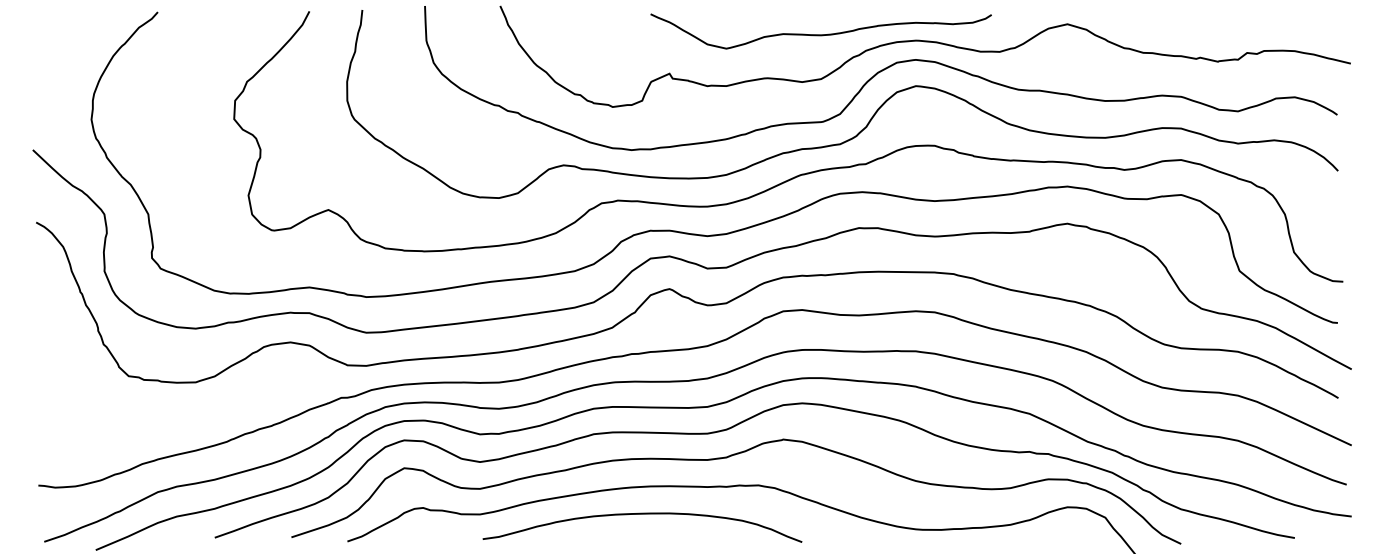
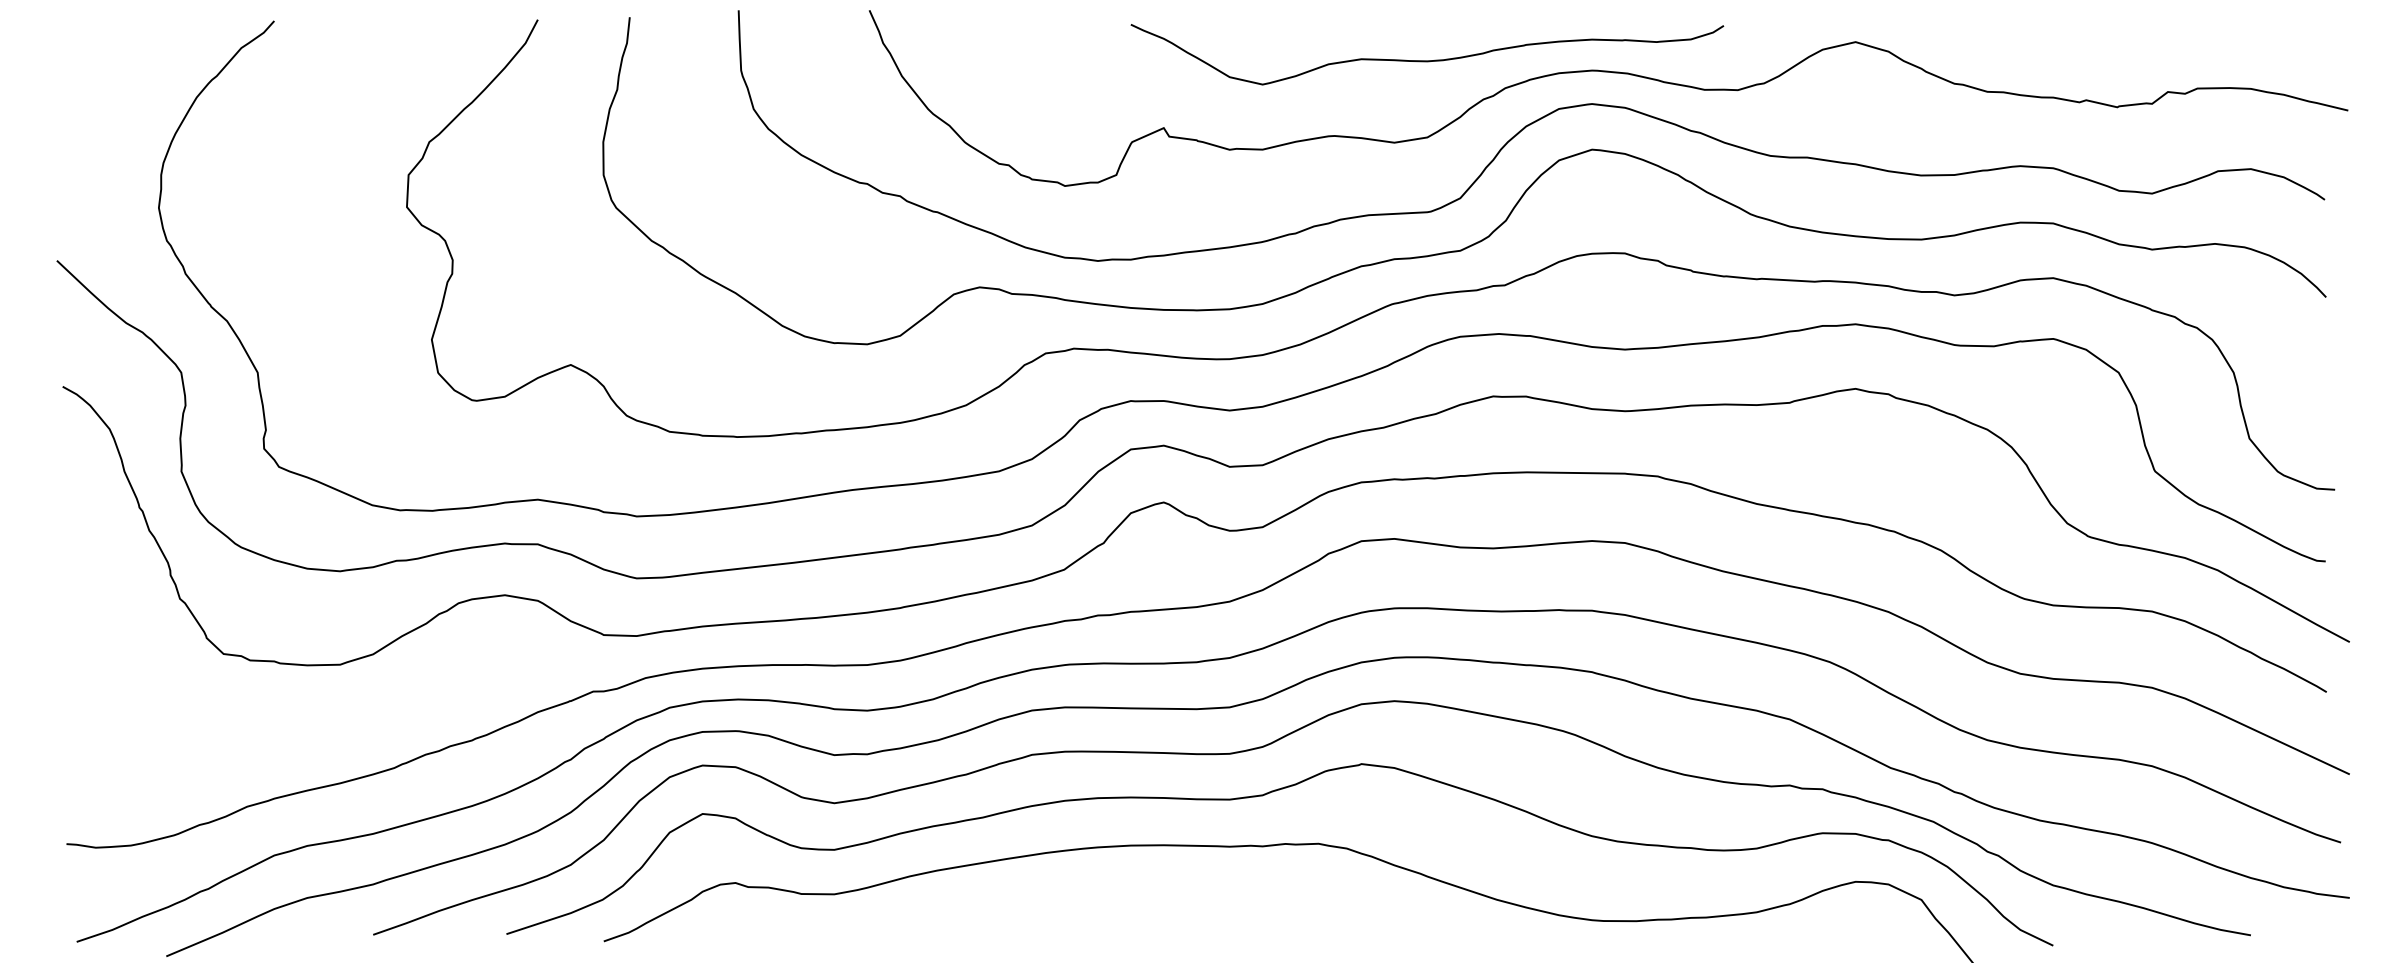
curve: (642, 514) -> (1116, 894), removed

